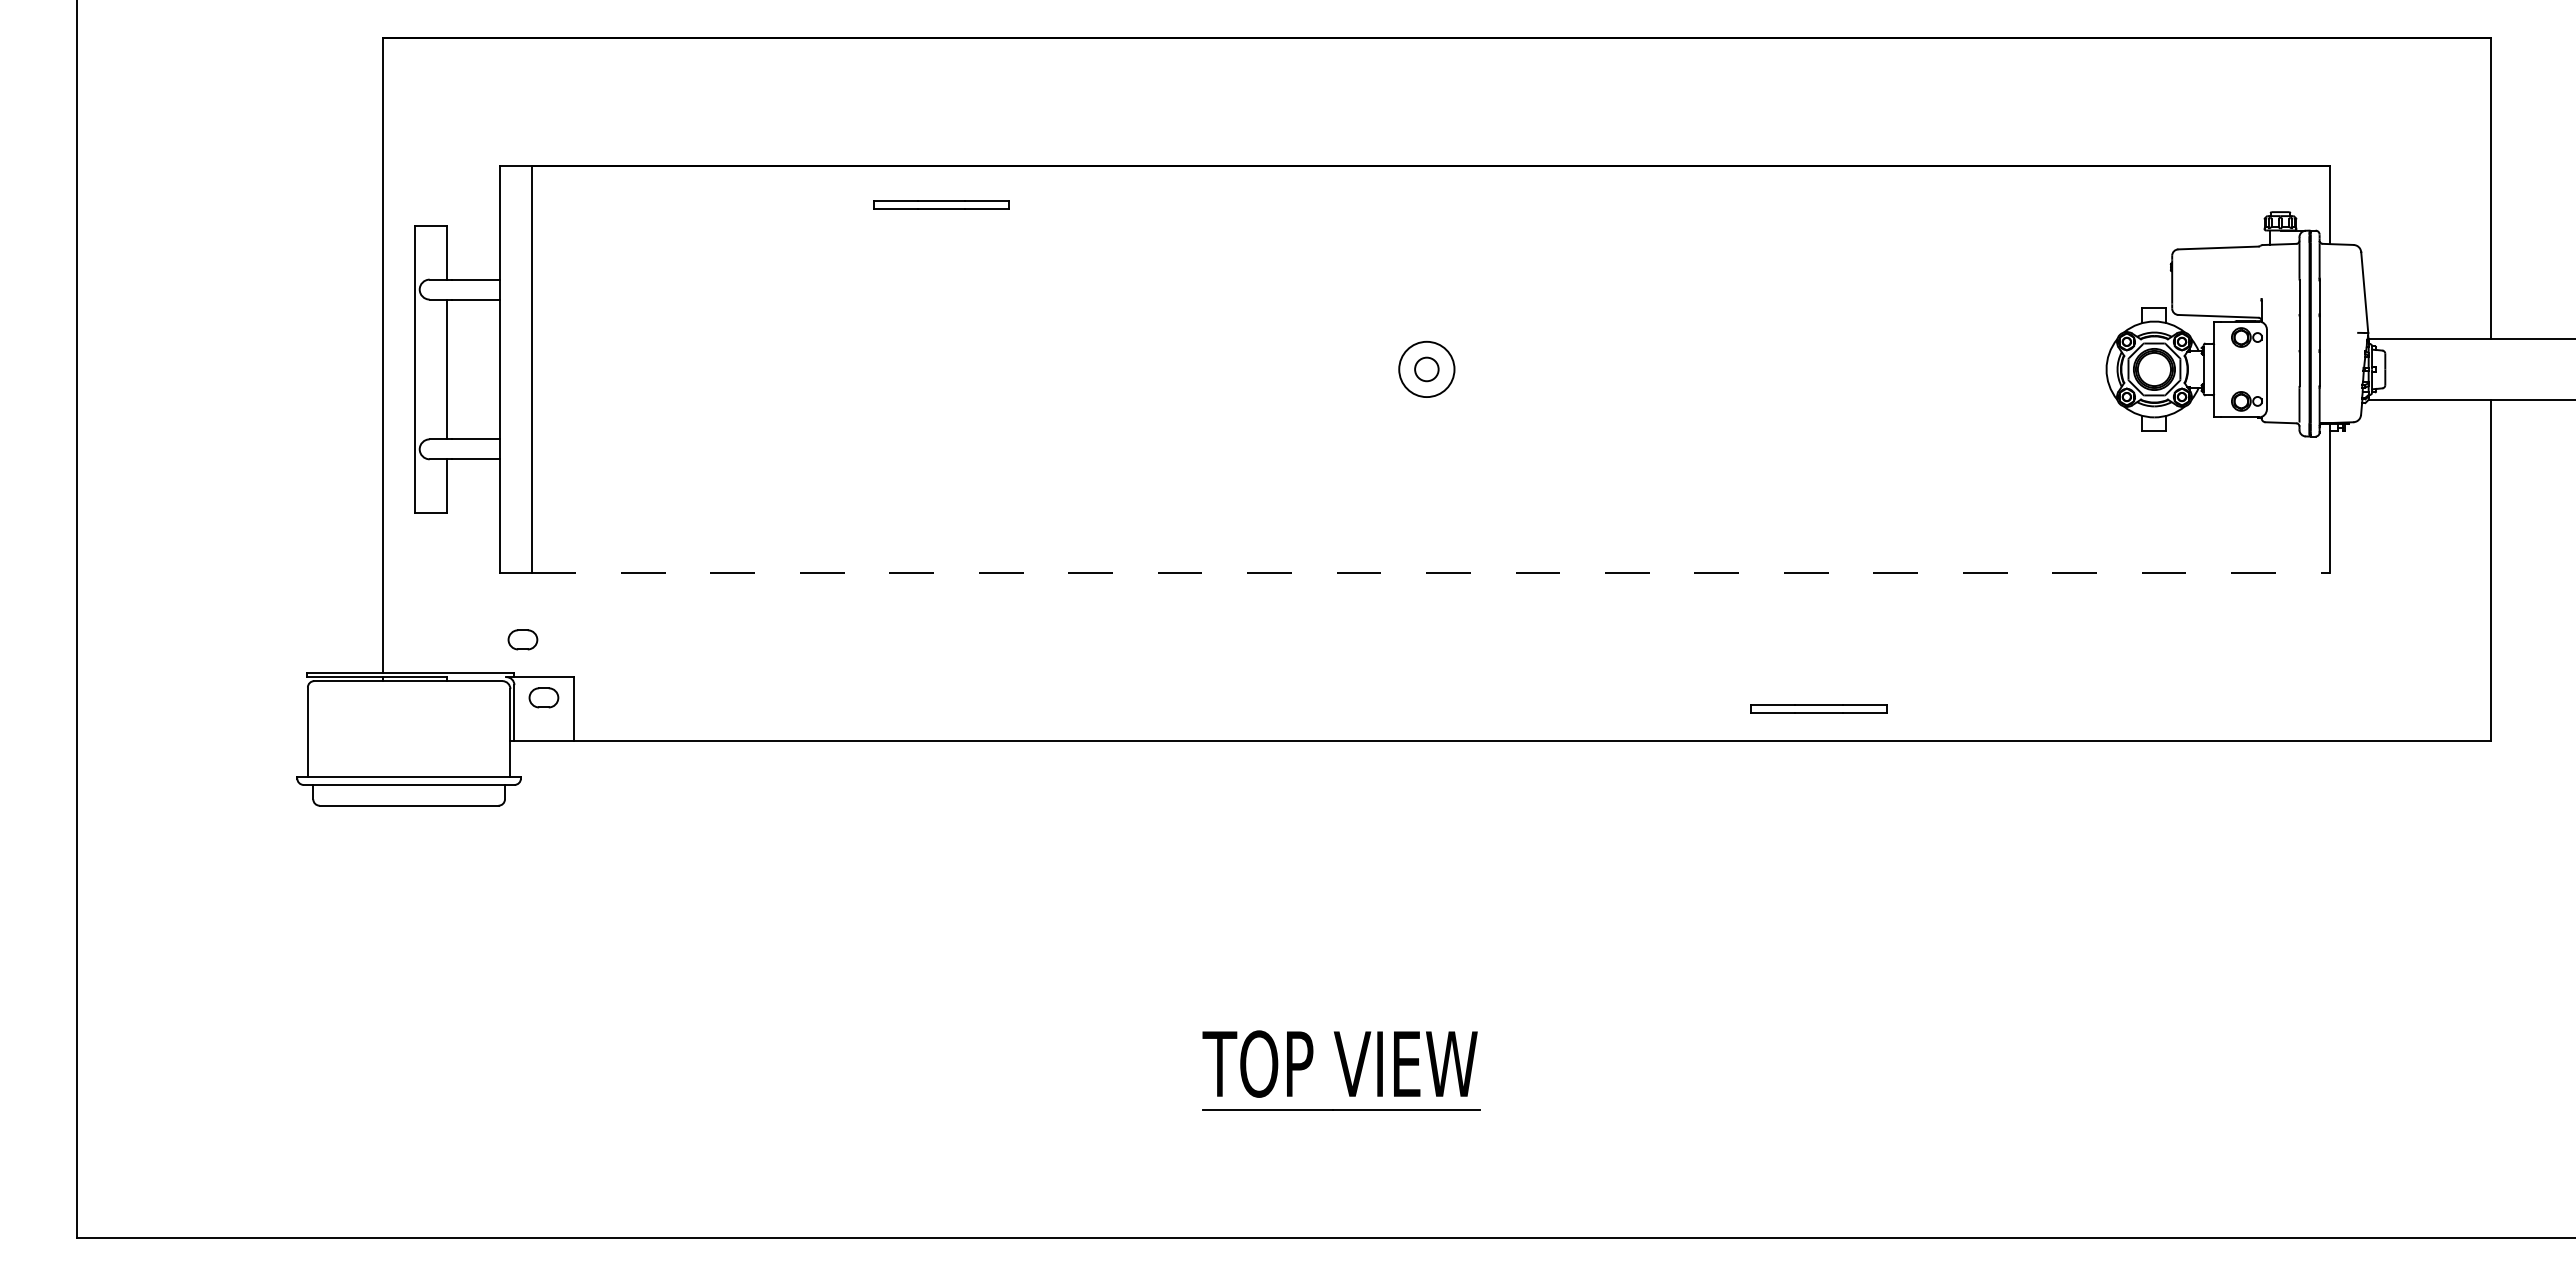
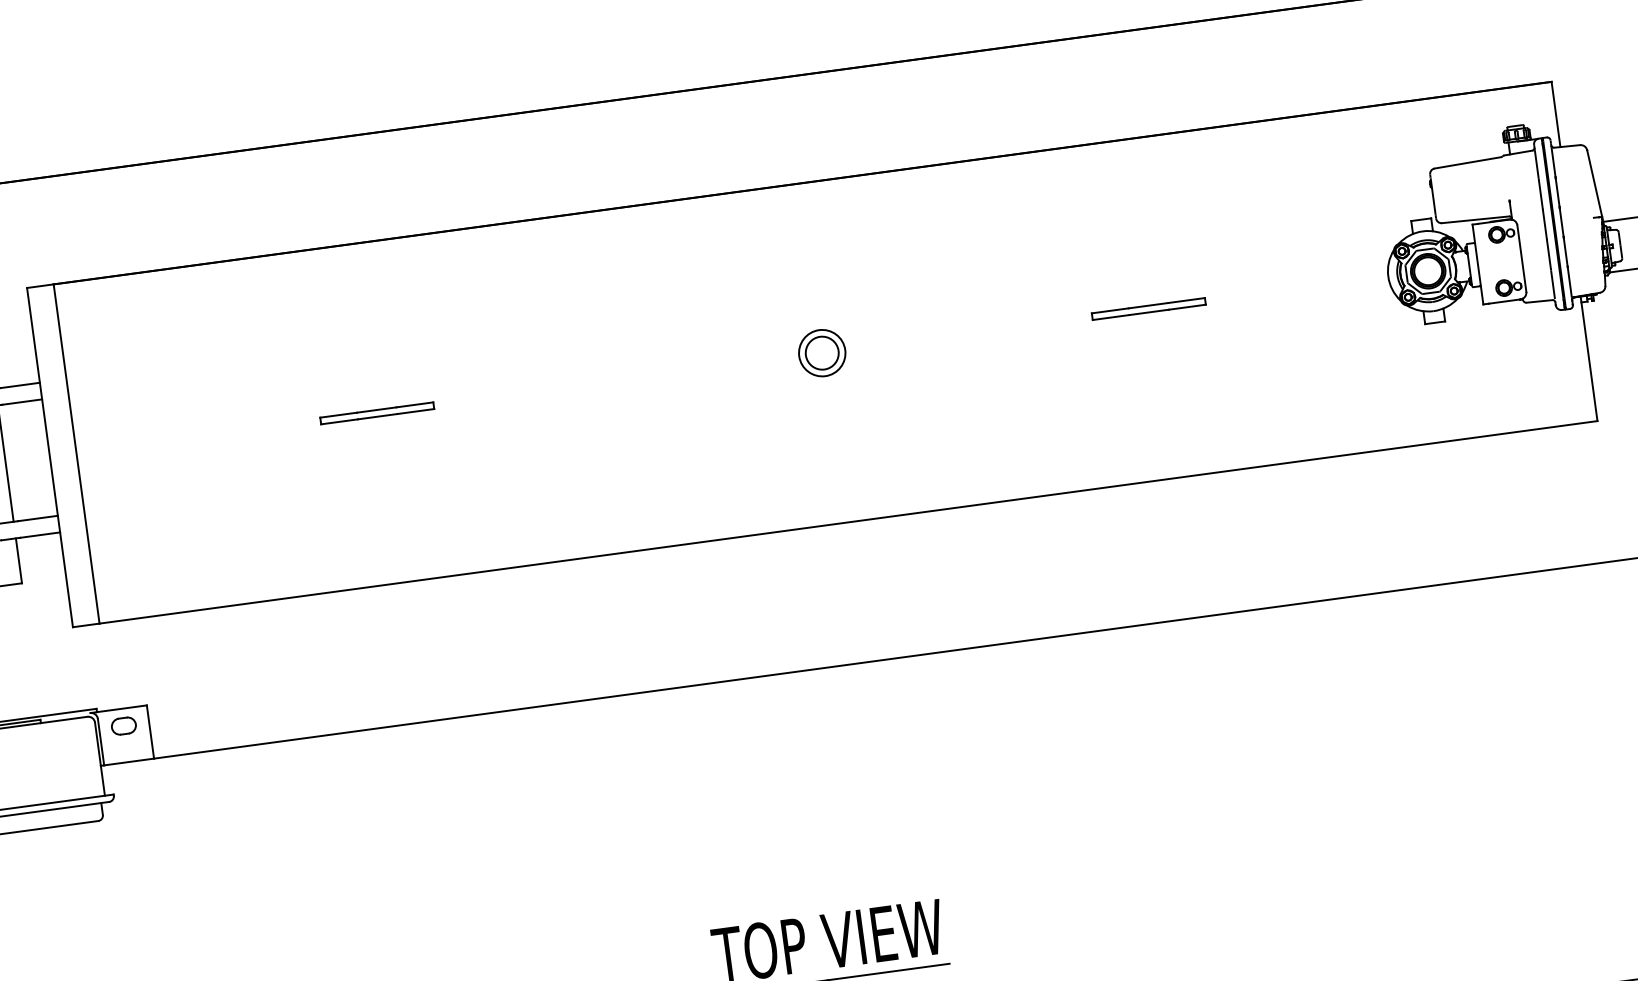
part: (941, 204) -> (377, 412), moved
circle: (1426, 369) -> (821, 353), size x1.67
line: (1431, 573) -> (849, 522), dashed -> solid
part: (522, 639) -> (99, 679), removed
part: (1818, 708) -> (1148, 308), moved

